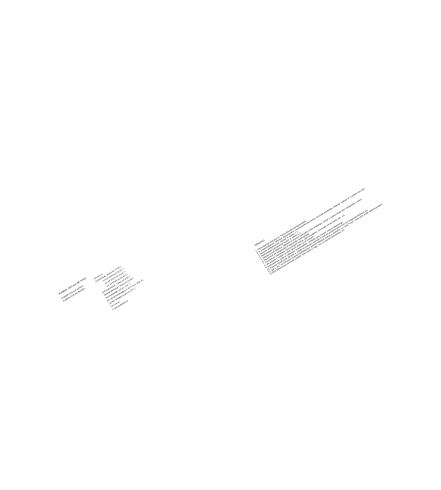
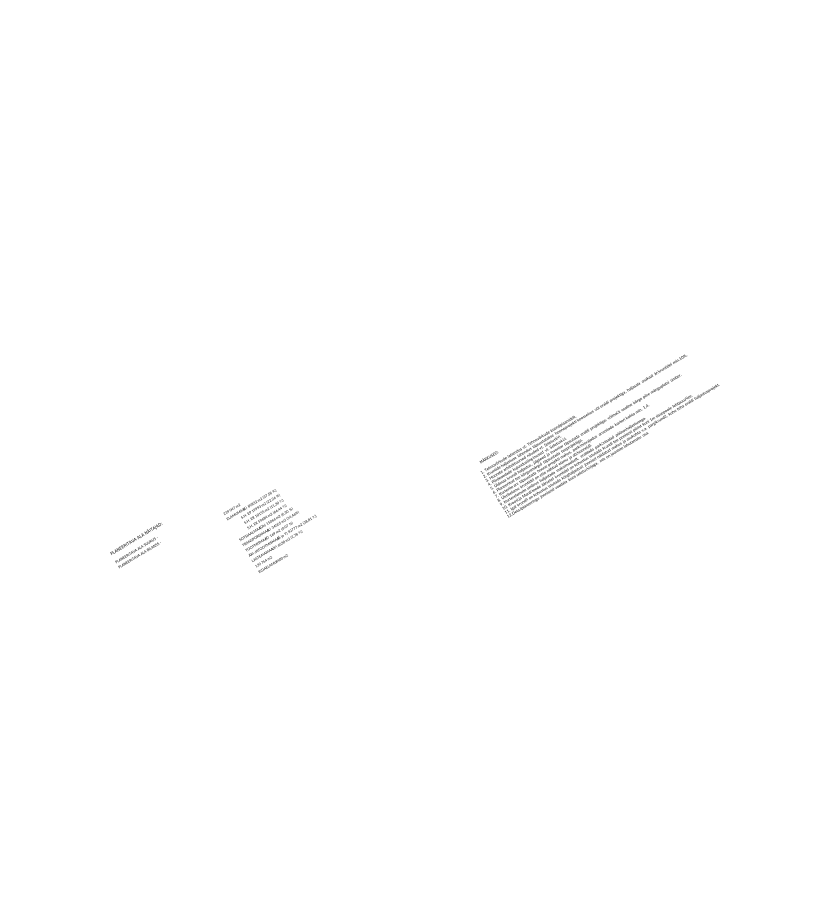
text: (118, 287) -> (270, 530), moved

